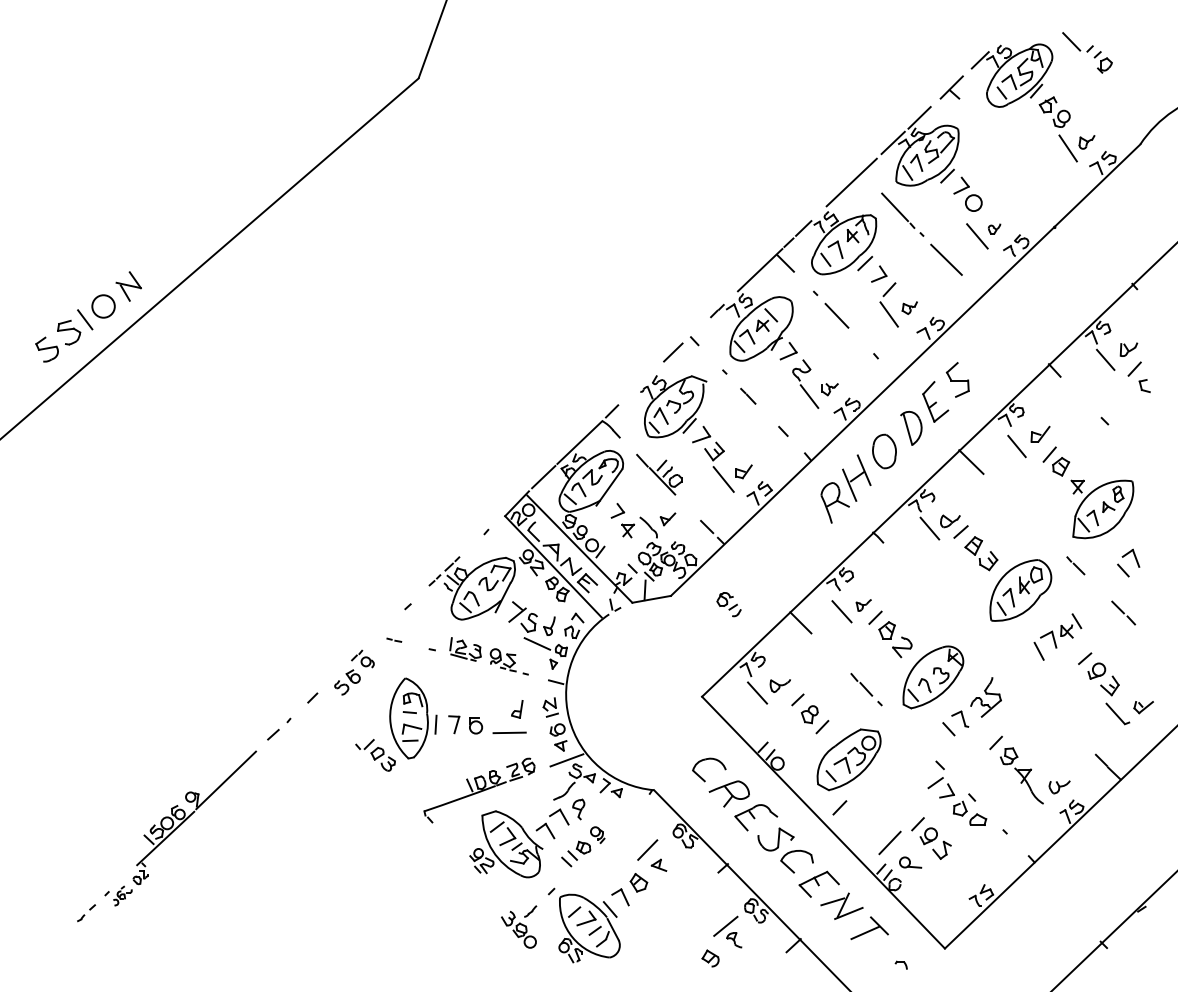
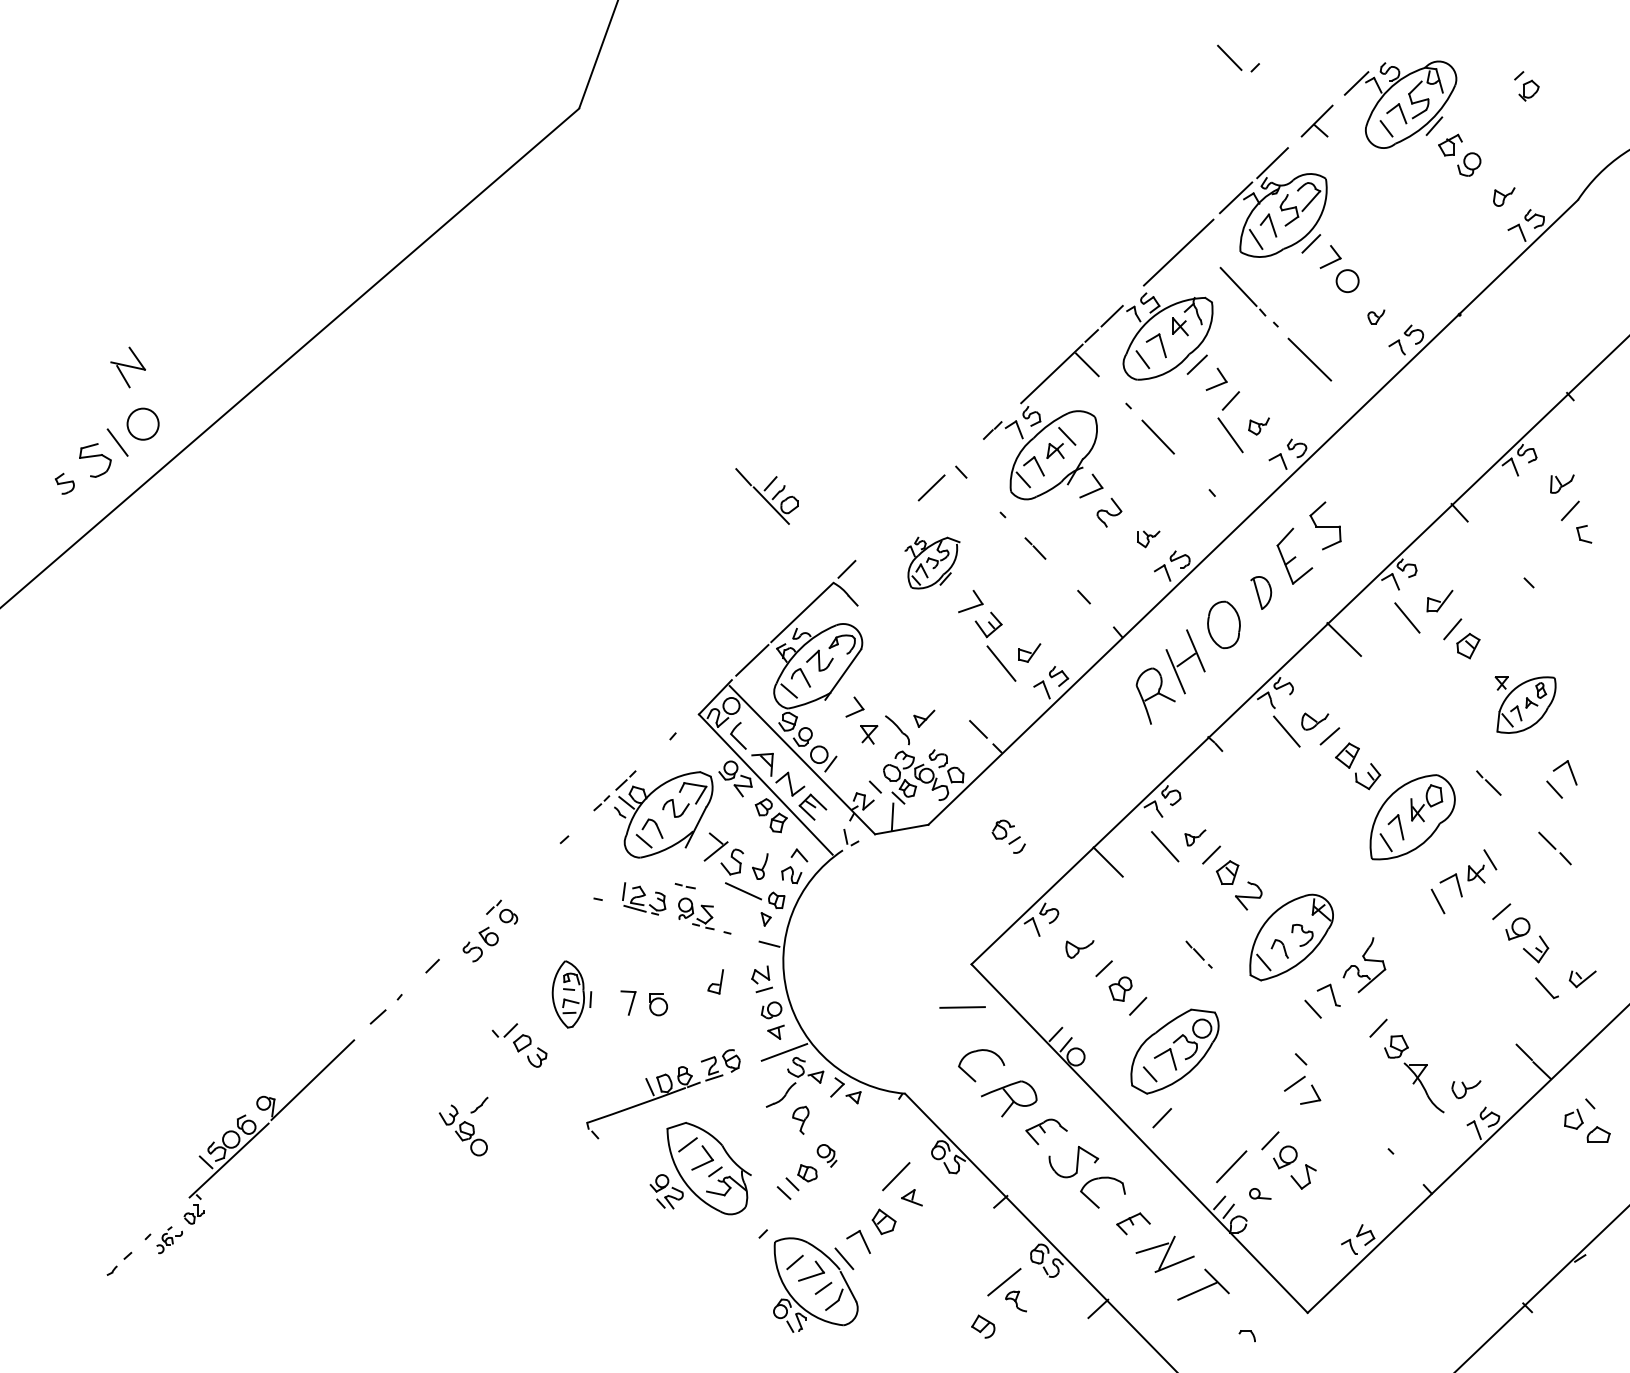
part: (1077, 42) -> (1237, 58), moved
line: (1067, 148) -> (1477, 205), removed
line: (977, 236) -> (1352, 327), removed
part: (128, 286) -> (127, 367), moved
part: (46, 349) -> (64, 483), size x0.6
line: (1105, 359) -> (1529, 497), removed
line: (809, 396) -> (1120, 548), removed
part: (673, 406) -> (931, 562), size x0.6
part: (911, 428) -> (1261, 593), size x0.7
part: (659, 474) -> (767, 496), moved
part: (1102, 509) -> (1525, 705), size x0.7
line: (394, 639) -> (685, 885), moved
part: (866, 689) -> (1199, 954), size x0.6
line: (757, 692) -> (1048, 958), removed
part: (1117, 713) -> (1546, 987), size x0.7
part: (413, 718) -> (572, 994), size x0.6
line: (509, 732) -> (962, 1006), moved
part: (969, 809) -> (1586, 1120), moved
part: (756, 817) -> (1046, 1131), size x0.7
part: (552, 823) -> (764, 1139), removed
part: (910, 862) -> (1259, 1193), size x0.7
part: (818, 883) -> (1132, 1222), size x0.6
part: (519, 926) -> (464, 1125), moved

